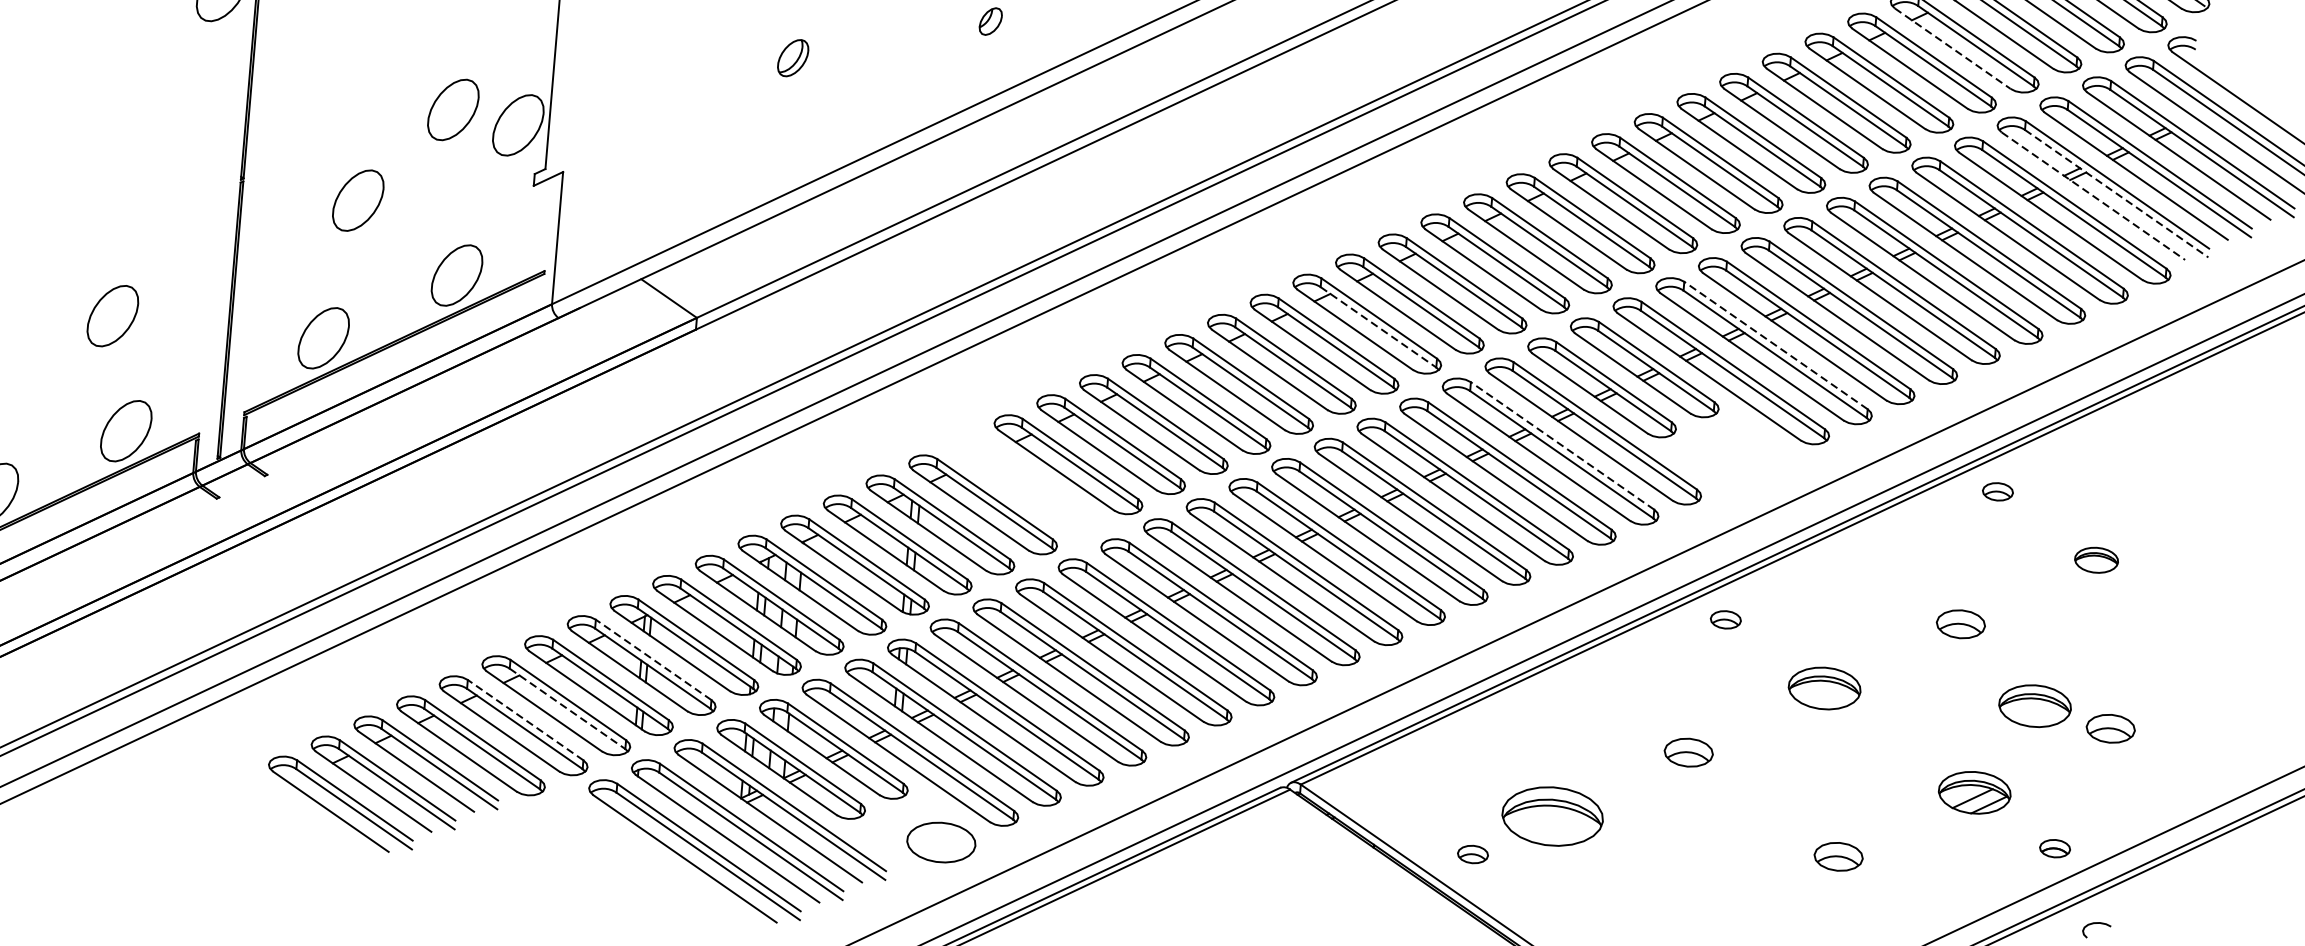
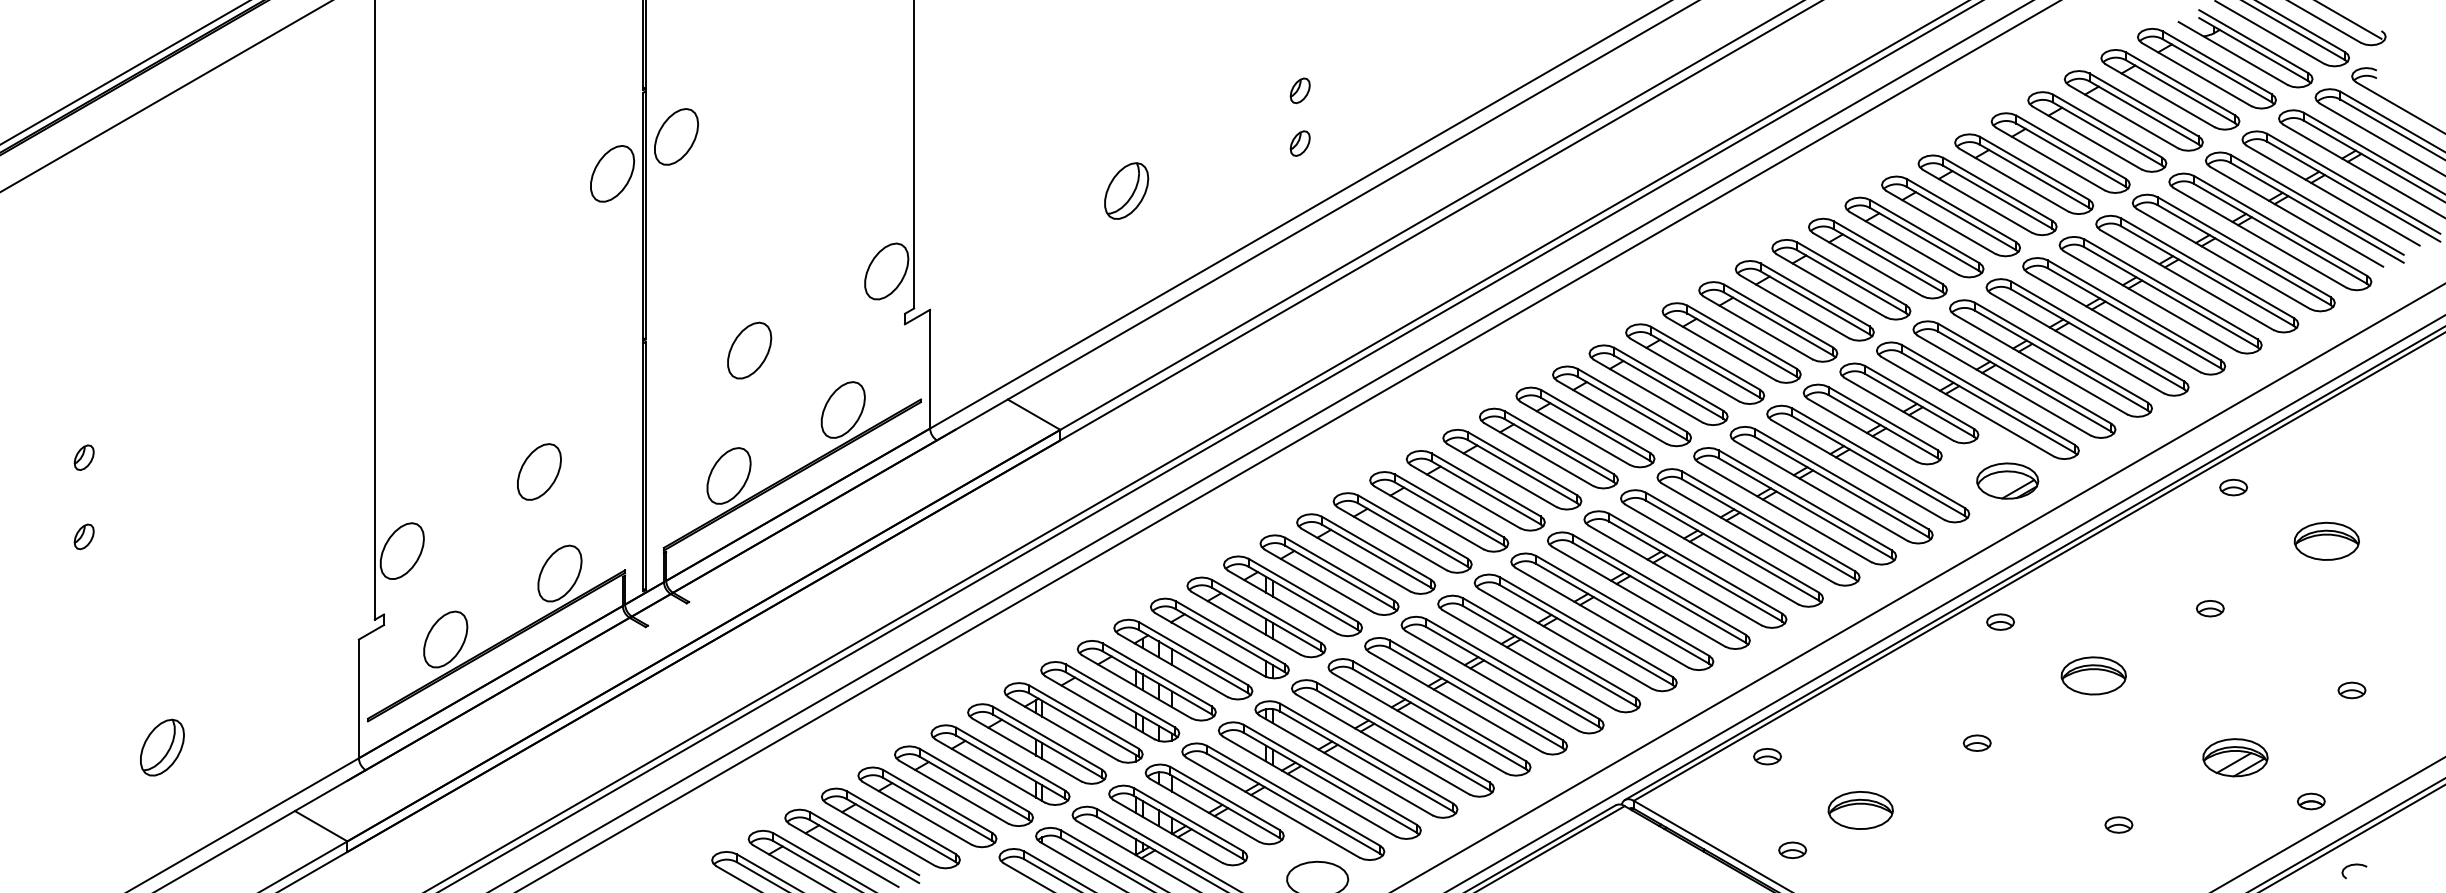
line: (1953, 48) -> (2160, 95), dashed -> solid
part: (792, 57) -> (1126, 190), size x1.67
part: (453, 109) -> (827, 262), removed
line: (2117, 193) -> (2317, 212), dashed -> solid
line: (2093, 195) -> (2296, 216), dashed -> solid
line: (1378, 327) -> (1668, 387), dashed -> solid
line: (1775, 345) -> (2024, 373), dashed -> solid
line: (1562, 446) -> (1841, 479), dashed -> solid
part: (1746, 462) -> (2007, 480), added
part: (1026, 484) -> (1366, 553), added
part: (2096, 559) -> (2326, 540), size x1.67
part: (1959, 624) -> (2209, 608), size x0.62
line: (653, 660) -> (1047, 738), dashed -> solid
part: (2034, 705) -> (2282, 675), removed
line: (567, 709) -> (974, 788), dashed -> solid
line: (525, 720) -> (937, 801), dashed -> solid
part: (2110, 728) -> (2351, 690), size x0.62
part: (1453, 747) -> (1767, 756), added
part: (1687, 751) -> (1976, 742), size x0.62
part: (1552, 816) -> (1860, 810), size x0.71
part: (1838, 856) -> (2118, 824), size x0.62

